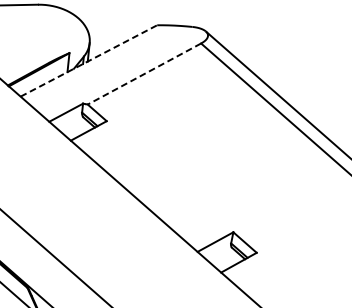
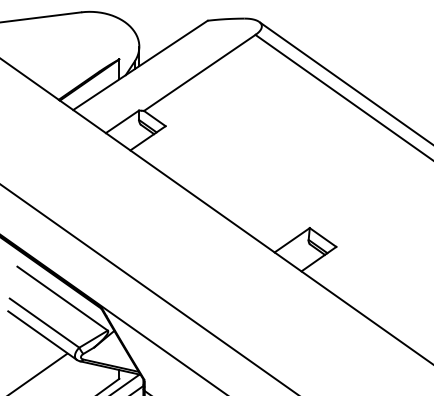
line: (88, 61) -> (140, 65), dashed -> solid
line: (144, 74) -> (199, 73), dashed -> solid

